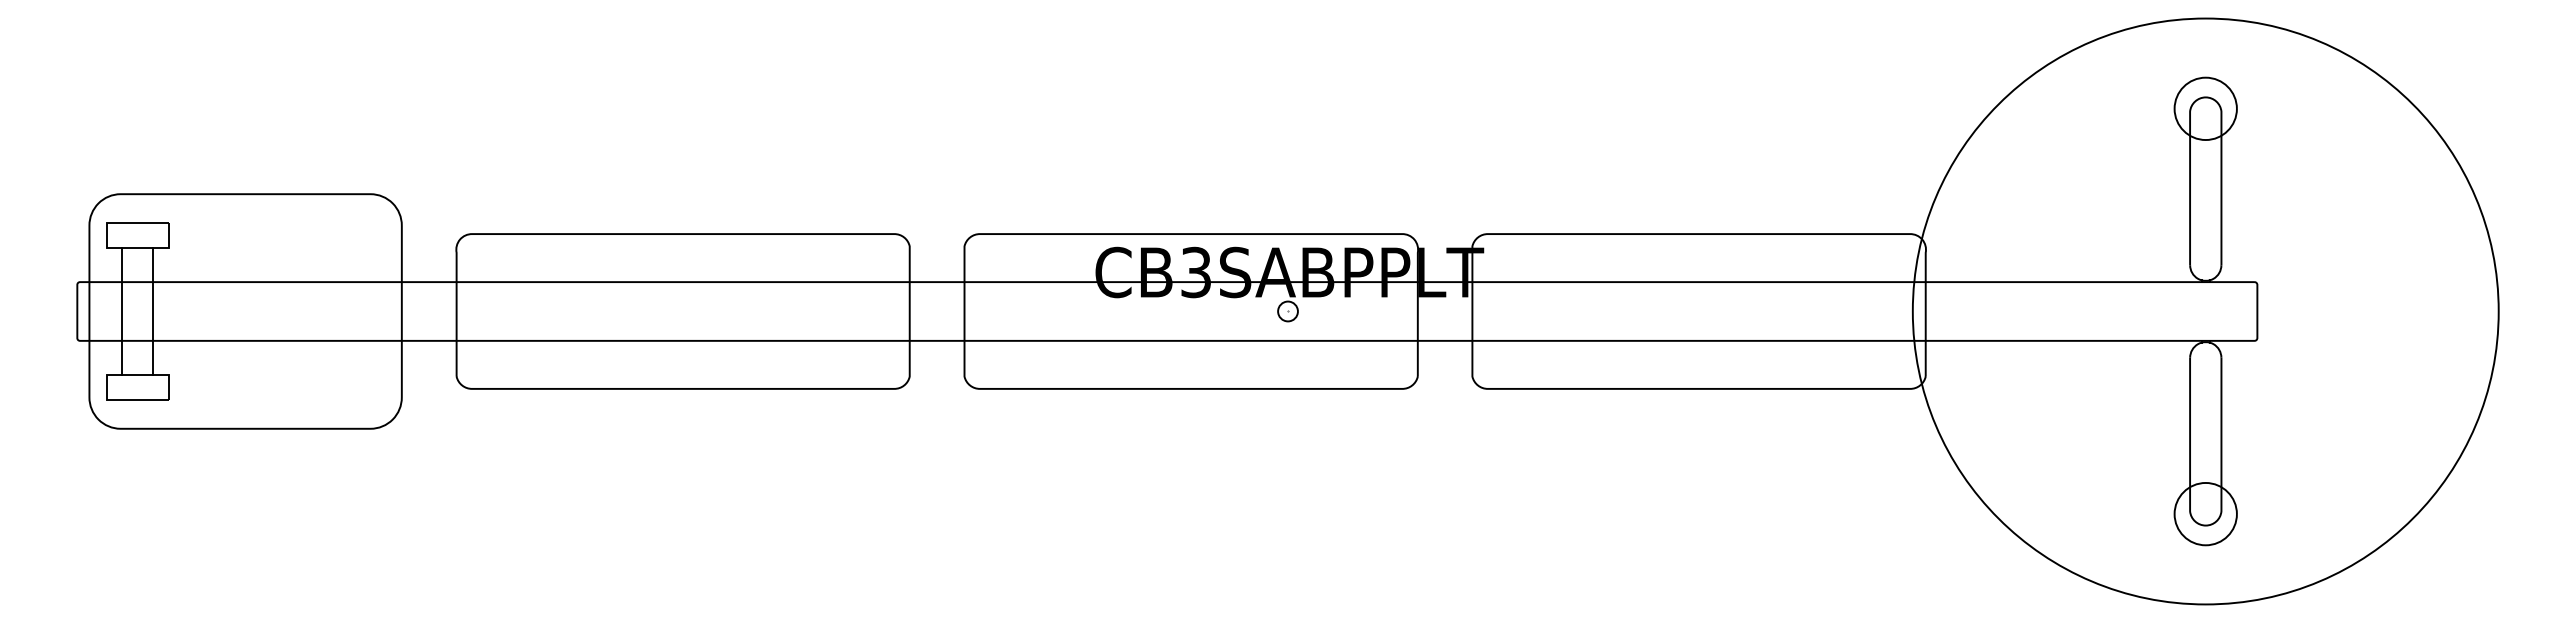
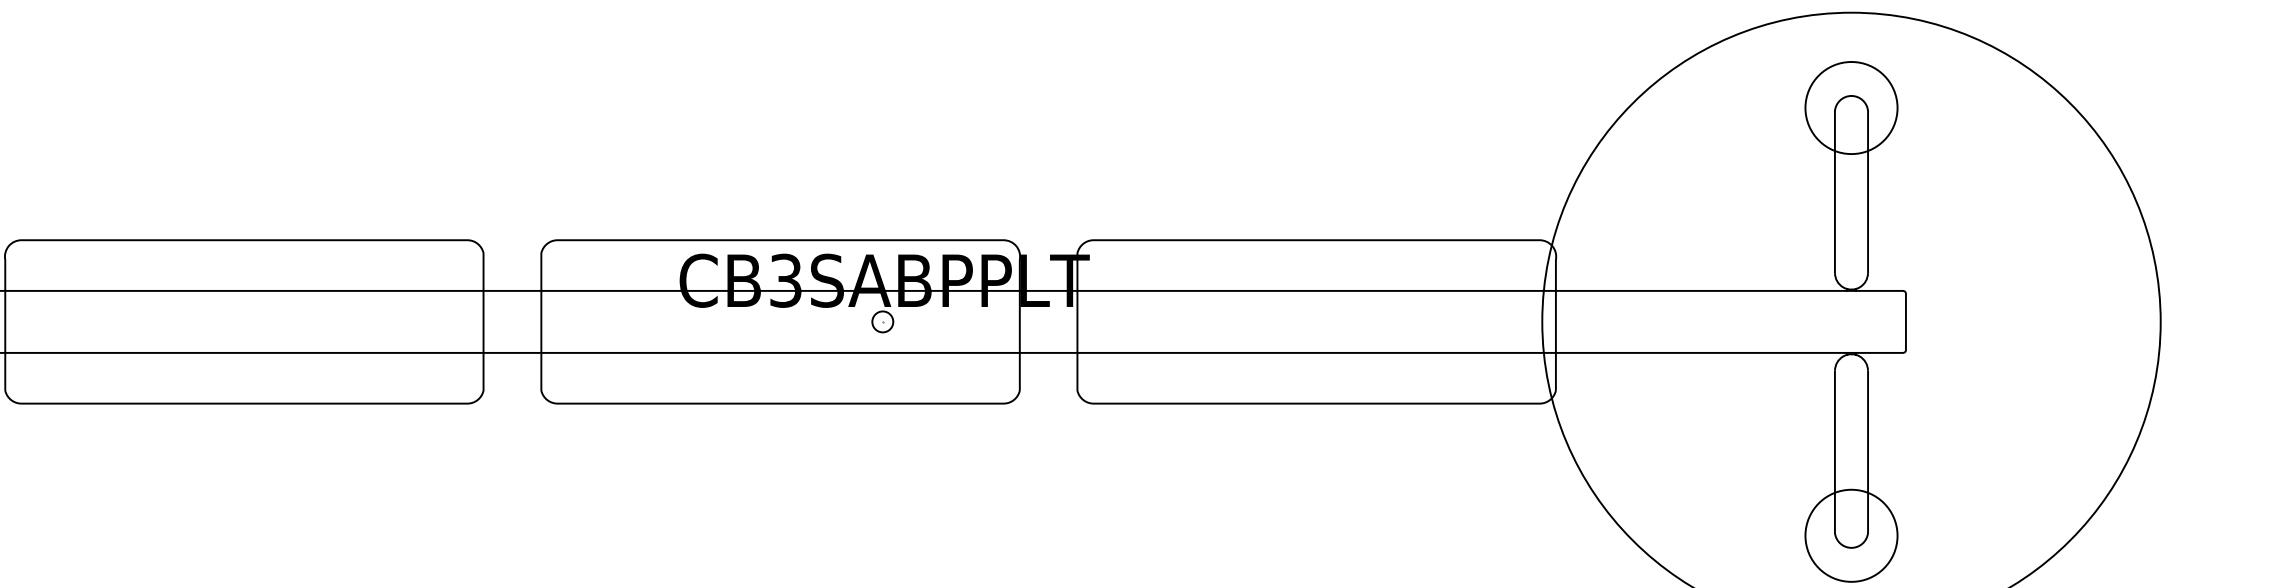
circle: (2205, 108) -> (1851, 107), size x1.4
circle: (2205, 513) -> (1851, 535), size x1.4

